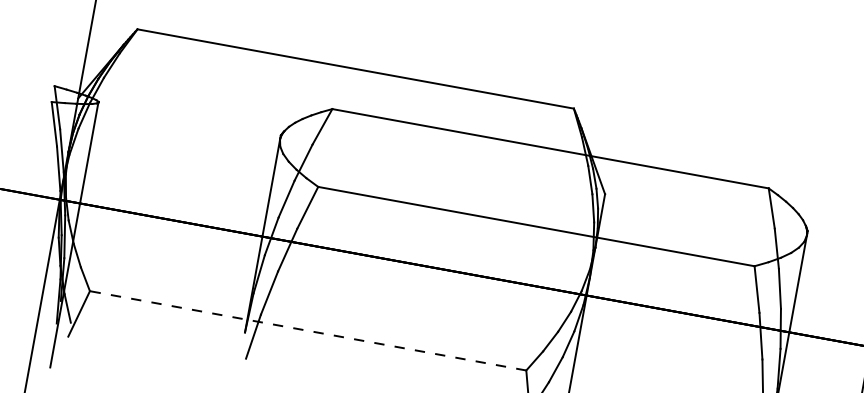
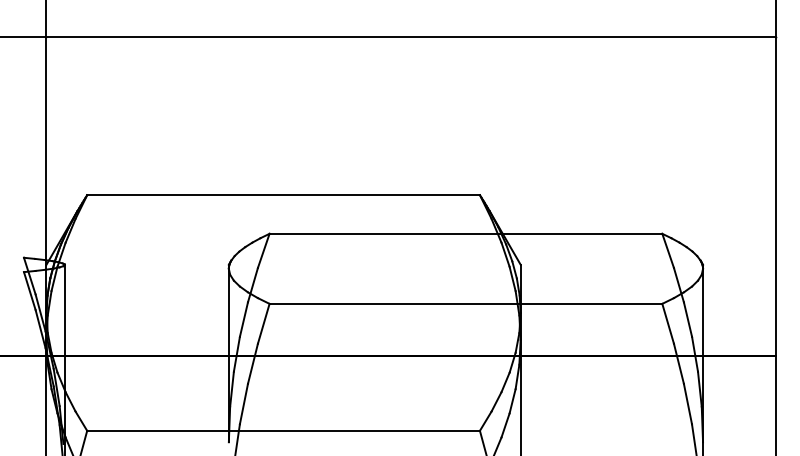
line: (308, 330) -> (283, 430), dashed -> solid

